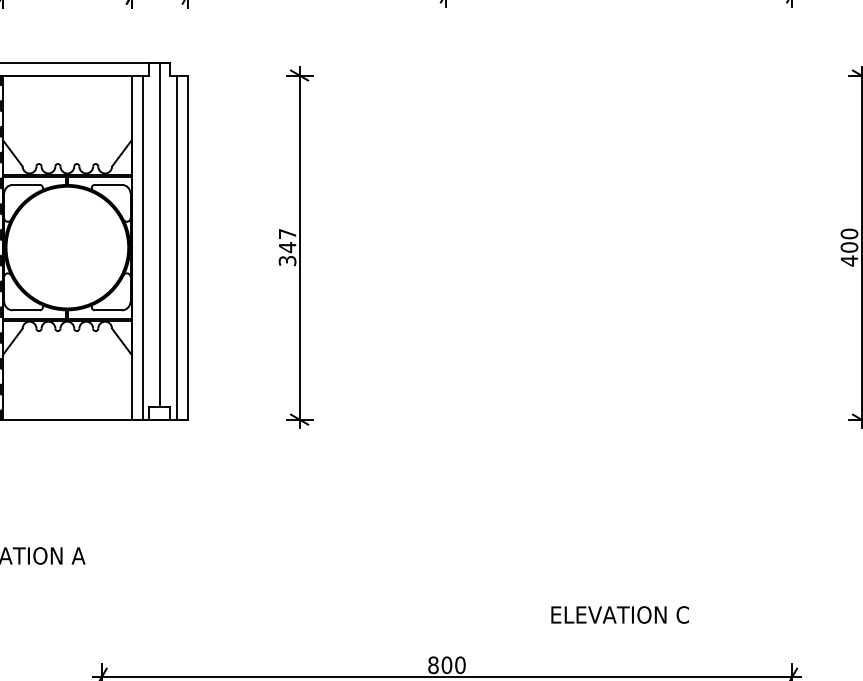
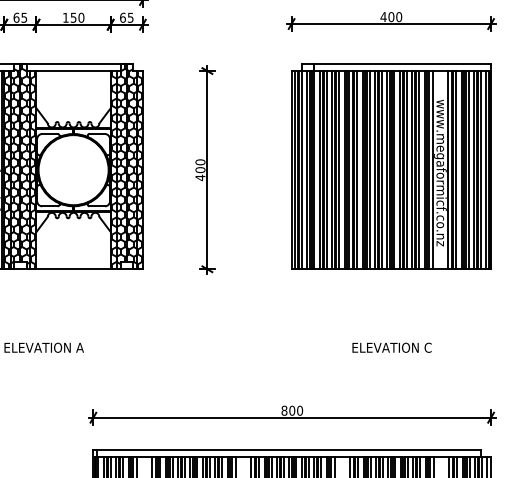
hatch: (159, 241) -> (126, 166), added
part: (619, 241) -> (391, 166), added
text: (287, 248) -> (200, 170), 347 -> 400
text: (619, 614) -> (391, 347), moved

